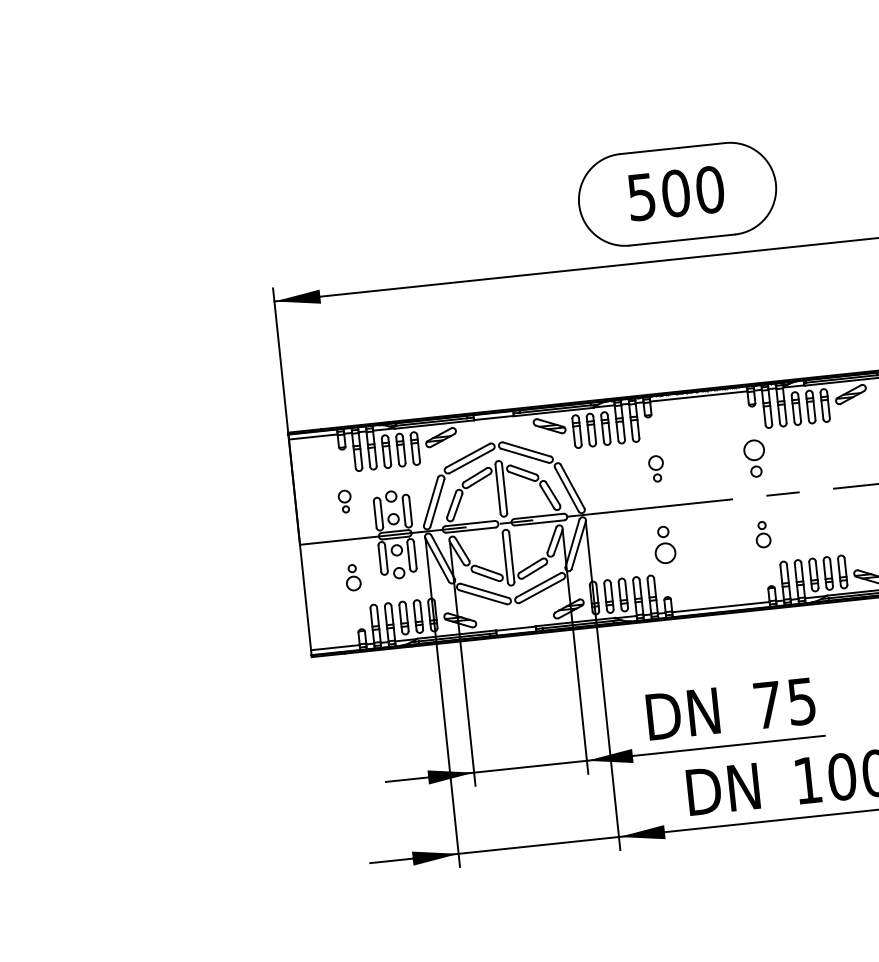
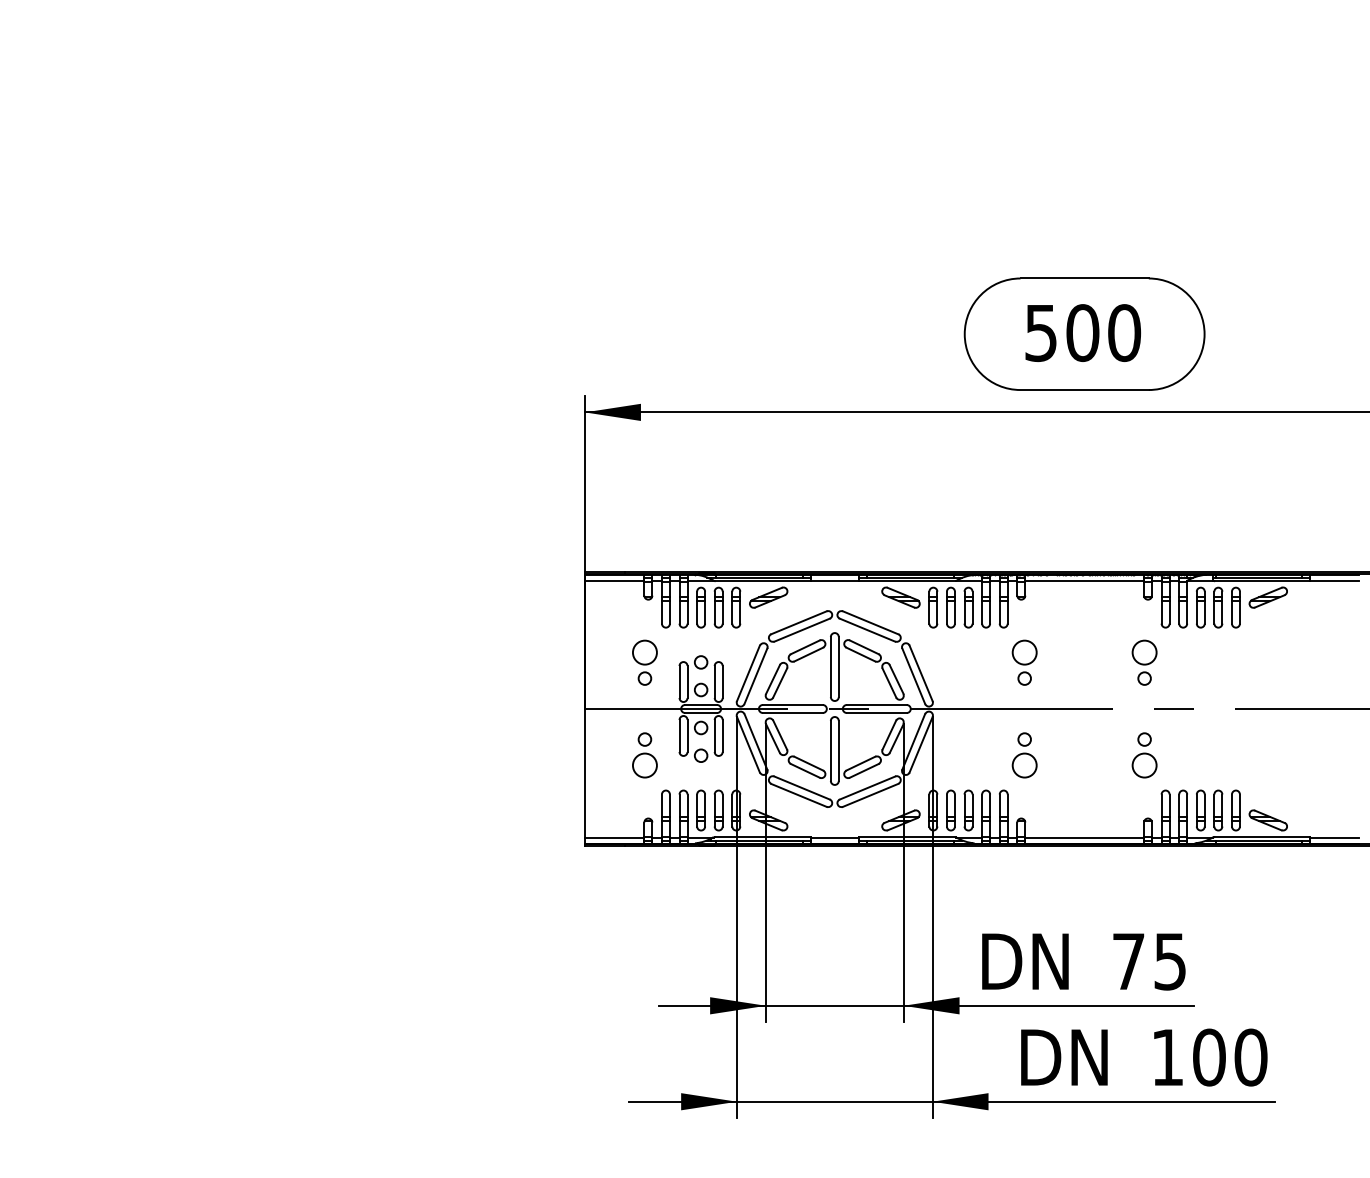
part: (656, 468) -> (1024, 662), size x1.43
part: (344, 501) -> (644, 662), size x1.67
part: (762, 534) -> (1144, 755), size x1.43
part: (352, 577) -> (644, 755), size x1.43

